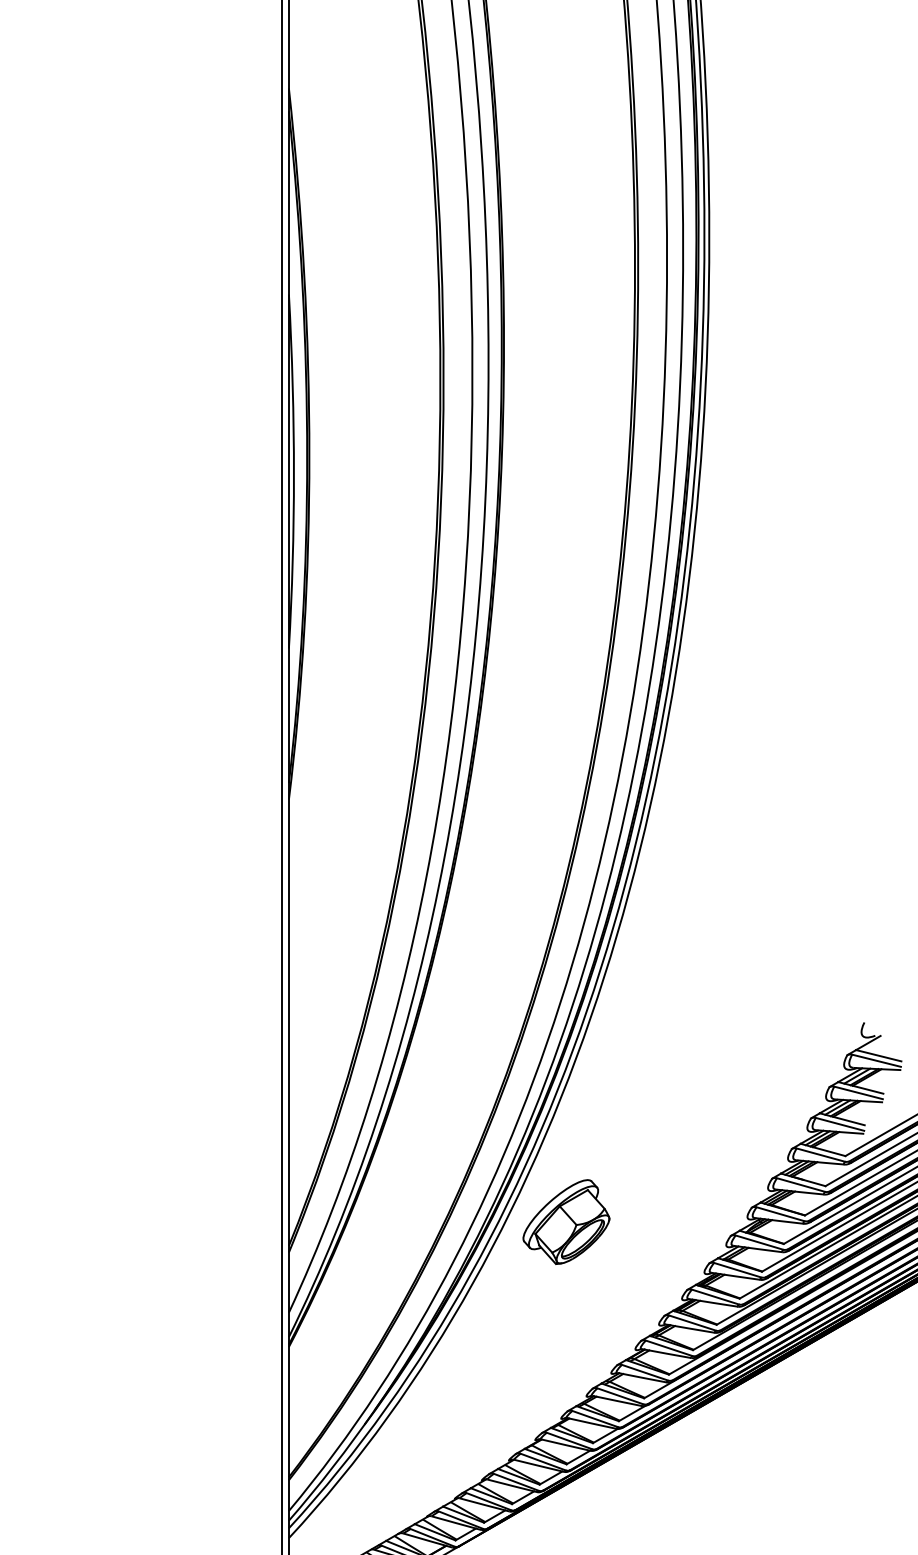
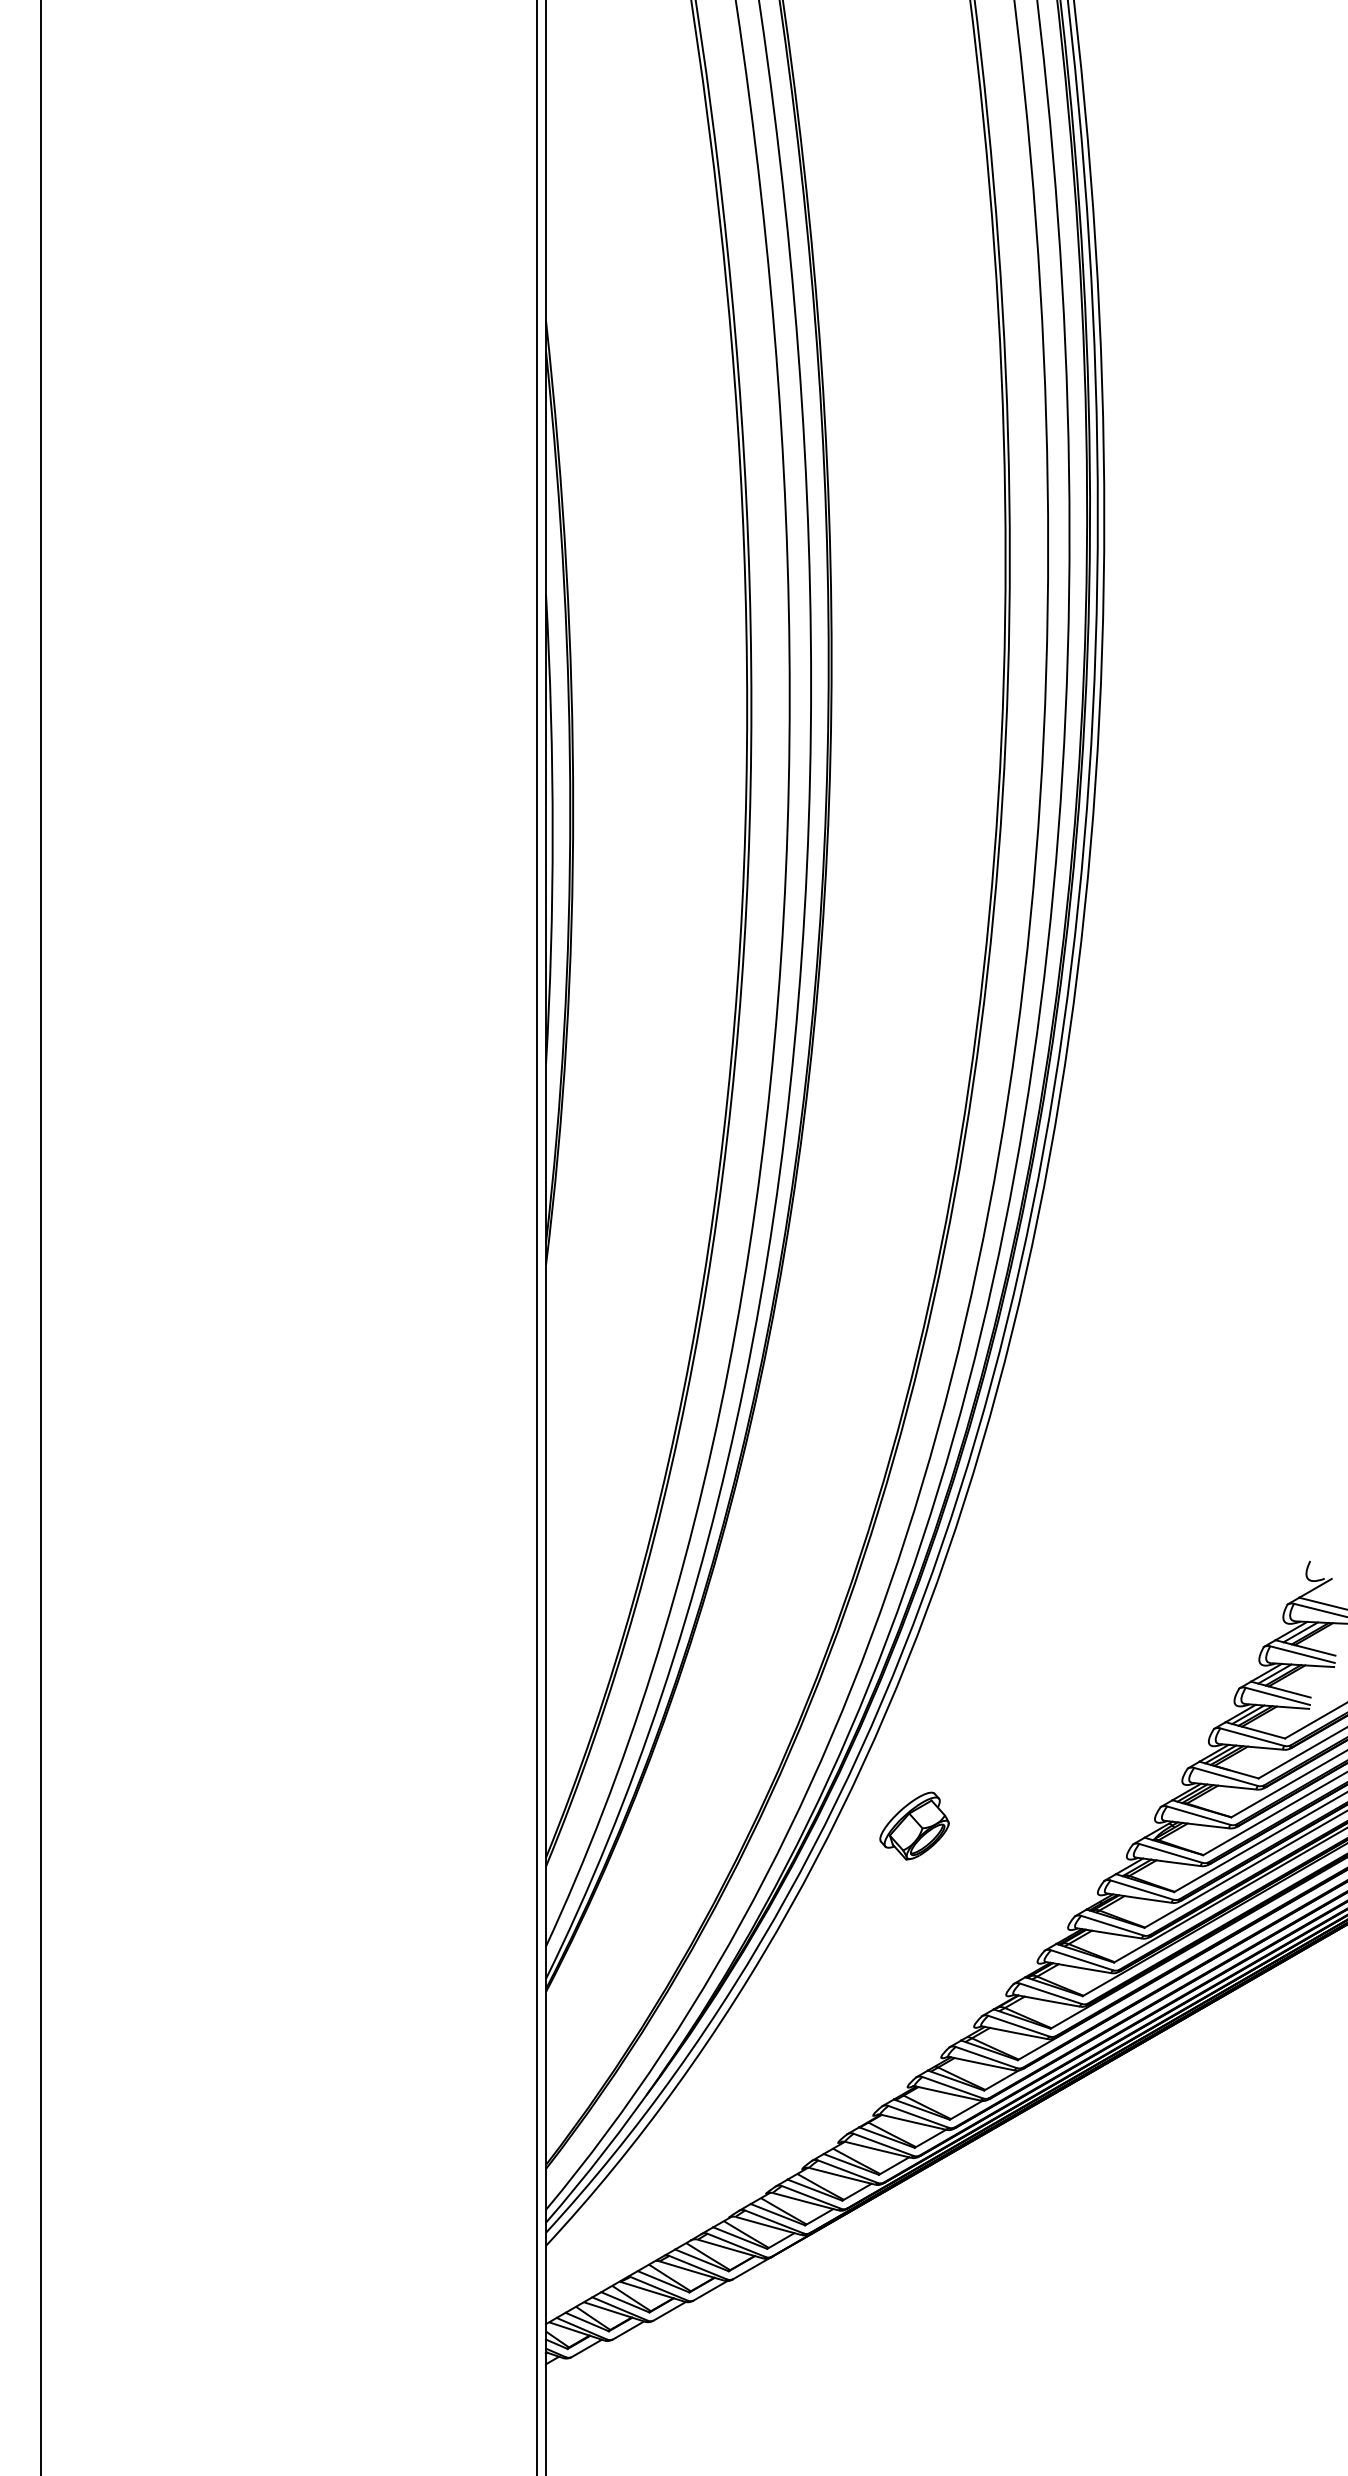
part: (566, 1221) -> (914, 1825), size x0.6

